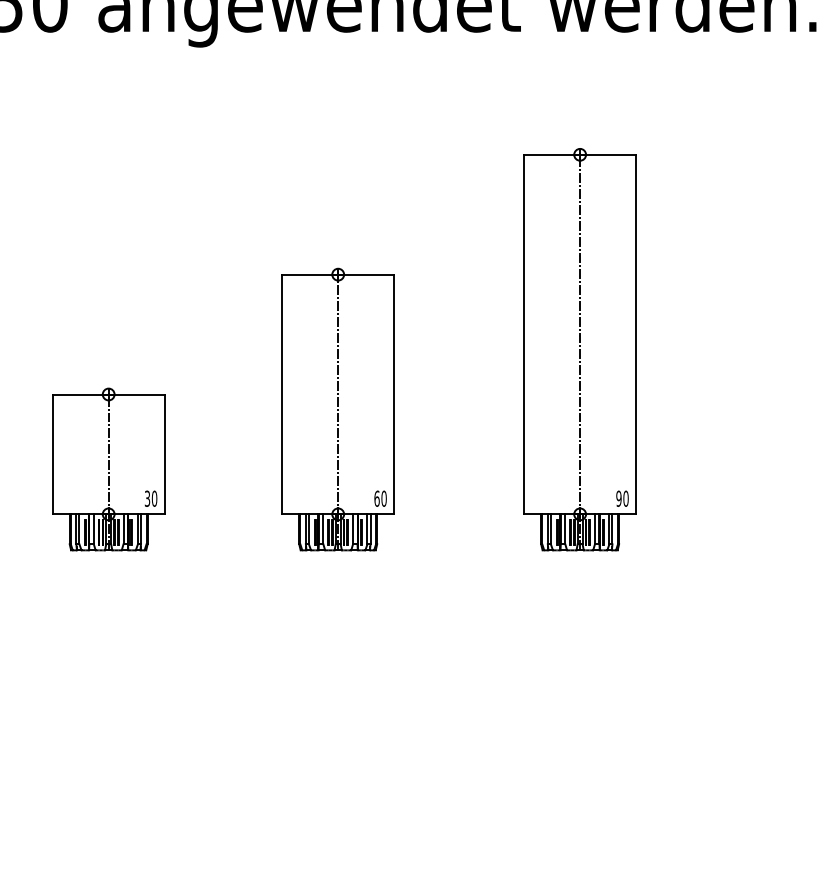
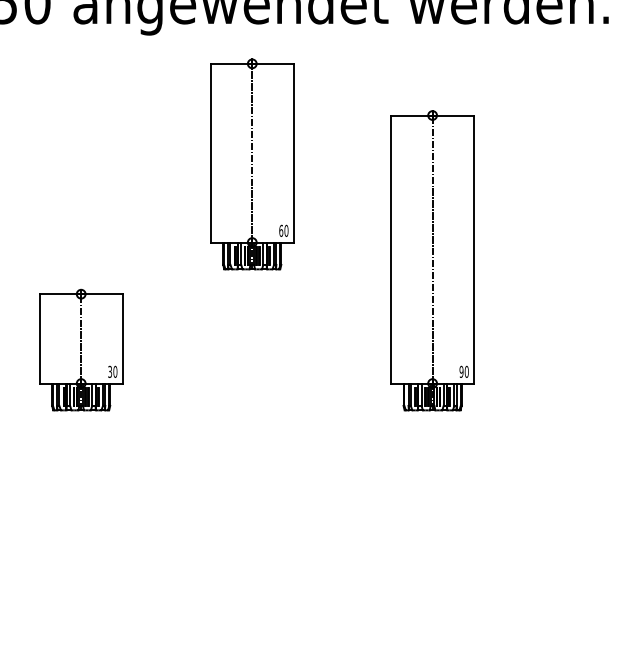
part: (338, 409) -> (252, 164), moved

